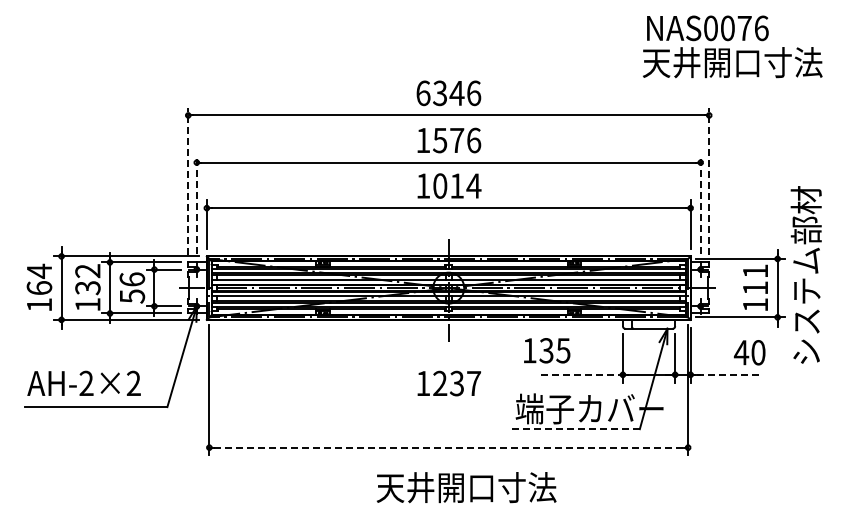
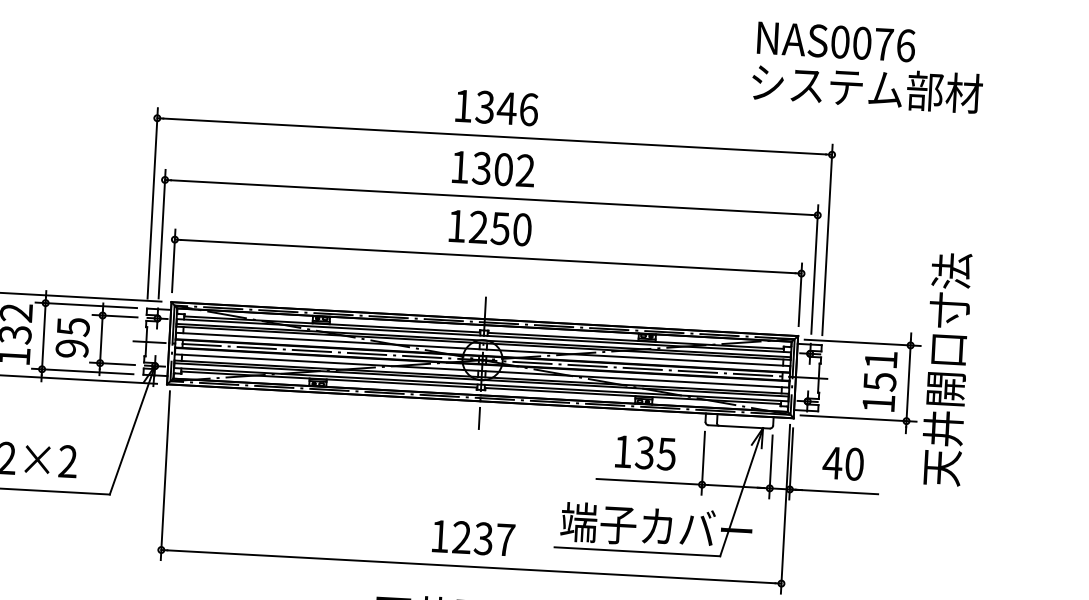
text: (732, 62) -> (865, 87), 天井開口寸法 -> システム部材
text: (423, 93) -> (463, 106), 6346 -> 1346
text: (457, 140) -> (504, 169), 1576 -> 1302
line: (188, 180) -> (153, 202), dashed -> solid
line: (709, 180) -> (827, 239), dashed -> solid
text: (457, 185) -> (501, 227), 1014 -> 1250
line: (196, 204) -> (161, 234), dashed -> solid
line: (700, 204) -> (814, 269), dashed -> solid
text: (805, 275) -> (945, 368), システム部材 -> 天井開口寸法
text: (132, 287) -> (73, 337), 56 -> 95
text: (755, 288) -> (879, 382), 111 -> 151
text: (547, 350) -> (646, 452), moved
text: (749, 352) -> (842, 463), moved
line: (582, 374) -> (649, 481), dashed -> solid
line: (724, 374) -> (833, 491), dashed -> solid
text: (448, 383) -> (472, 538), moved
line: (575, 429) -> (636, 552), dashed -> solid
line: (448, 447) -> (471, 566), dashed -> solid

